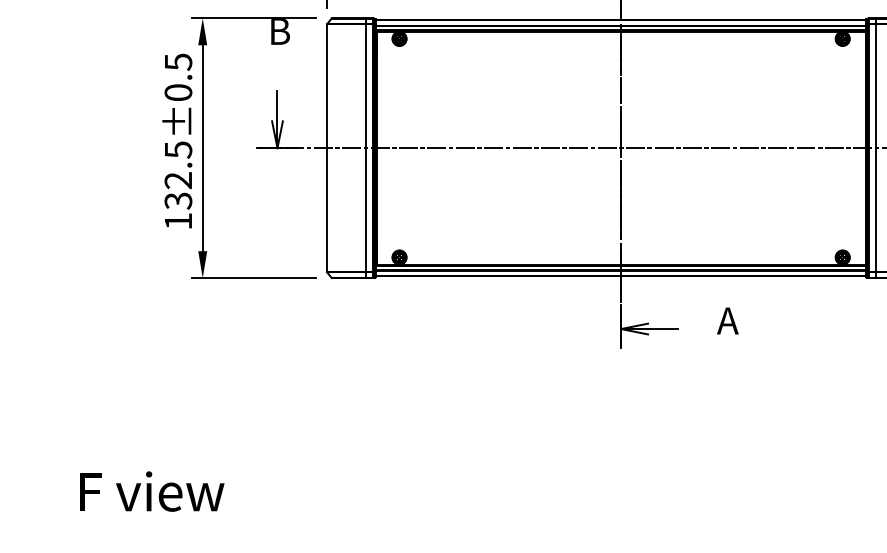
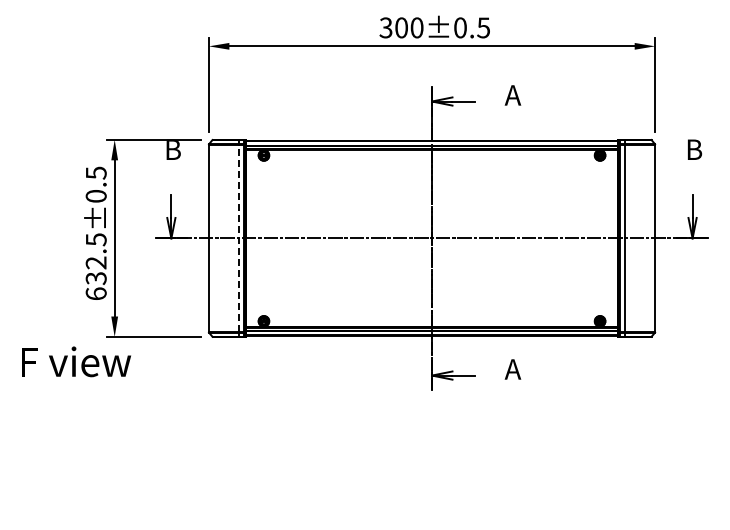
line: (365, 148) -> (238, 238), solid -> dashed
text: (177, 220) -> (95, 293), 132.5±0.5 -> 632.5±0.5
text: (152, 491) -> (76, 361), moved

